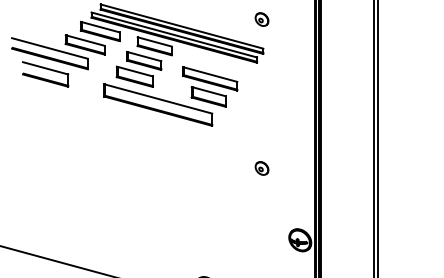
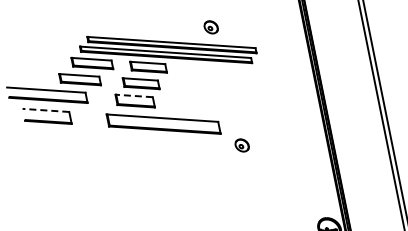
part: (261, 19) -> (210, 27), moved
line: (45, 68) -> (45, 110), solid -> dashed
line: (134, 71) -> (133, 95), solid -> dashed
part: (210, 86) -> (211, 95), removed
part: (261, 168) -> (241, 145), moved

